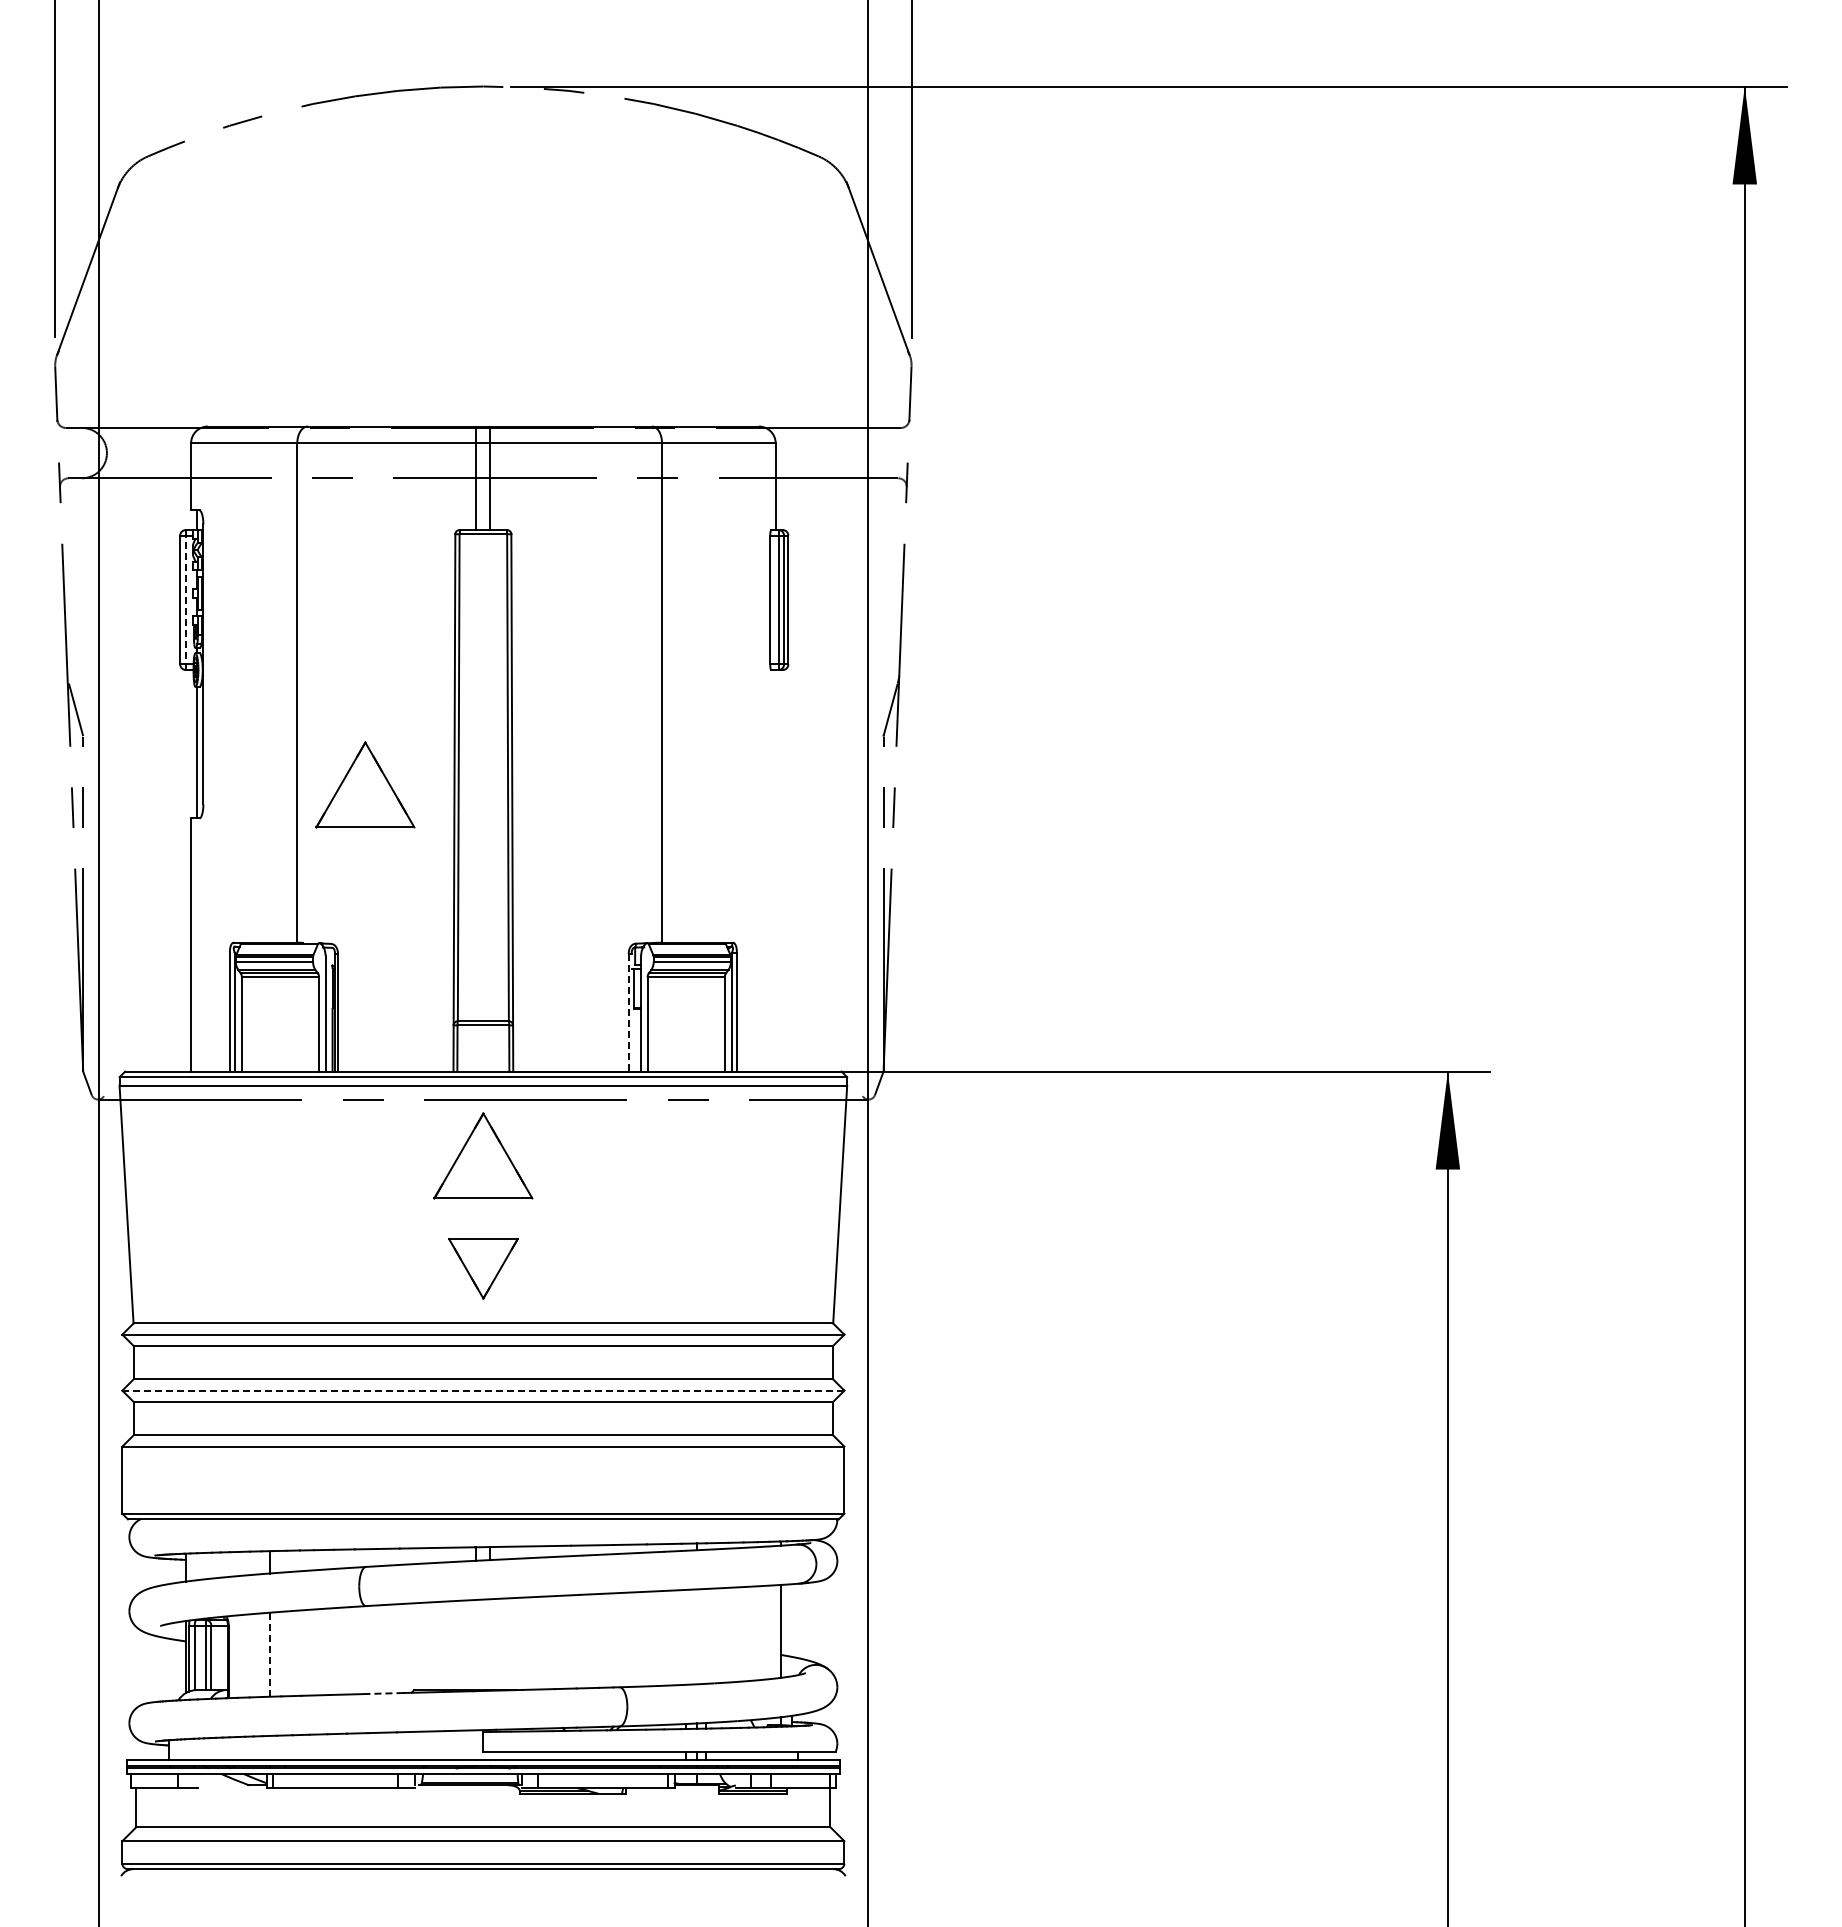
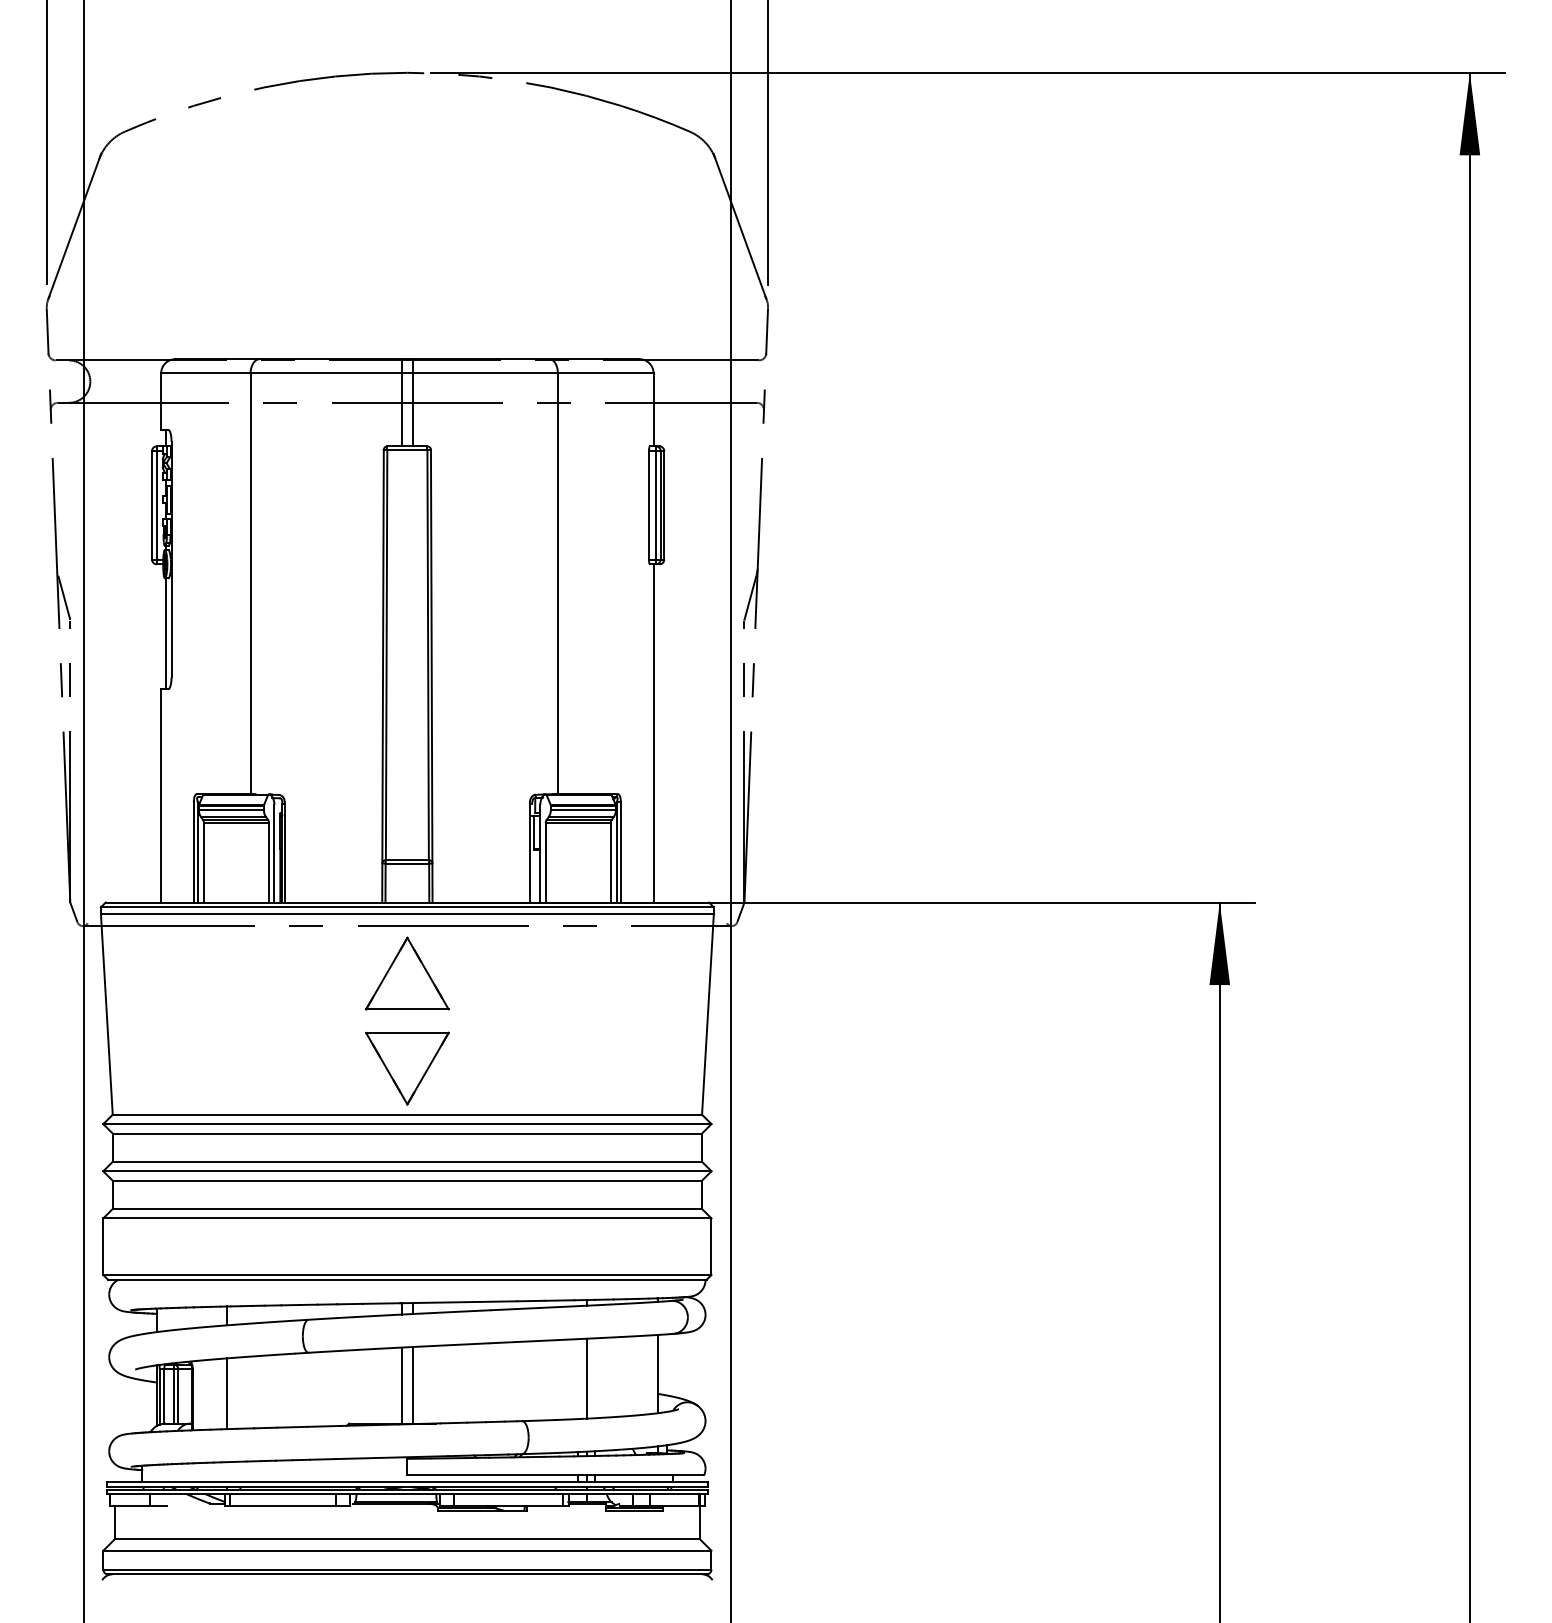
line: (185, 600) -> (156, 505), dashed -> solid
part: (365, 784) -> (308, 660), removed
line: (775, 870) -> (653, 733), added
line: (628, 1012) -> (529, 852), dashed -> solid
part: (483, 1268) -> (407, 1068), size x1.43
line: (483, 1390) -> (407, 1171), dashed -> solid
line: (697, 1636) -> (587, 1378), added
line: (476, 1644) -> (401, 1385), added
line: (490, 1644) -> (413, 1385), added
line: (269, 1655) -> (227, 1394), dashed -> solid
line: (383, 1693) -> (323, 1426), dashed -> solid

